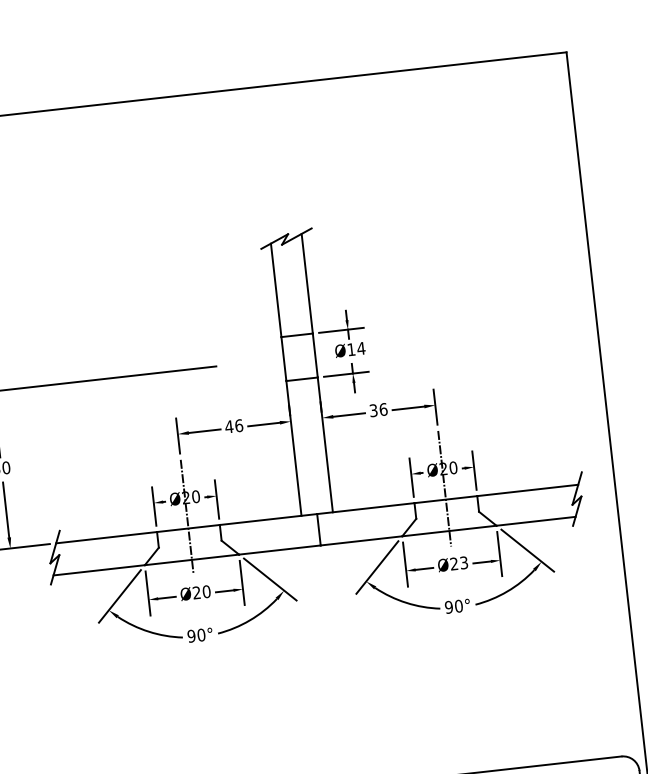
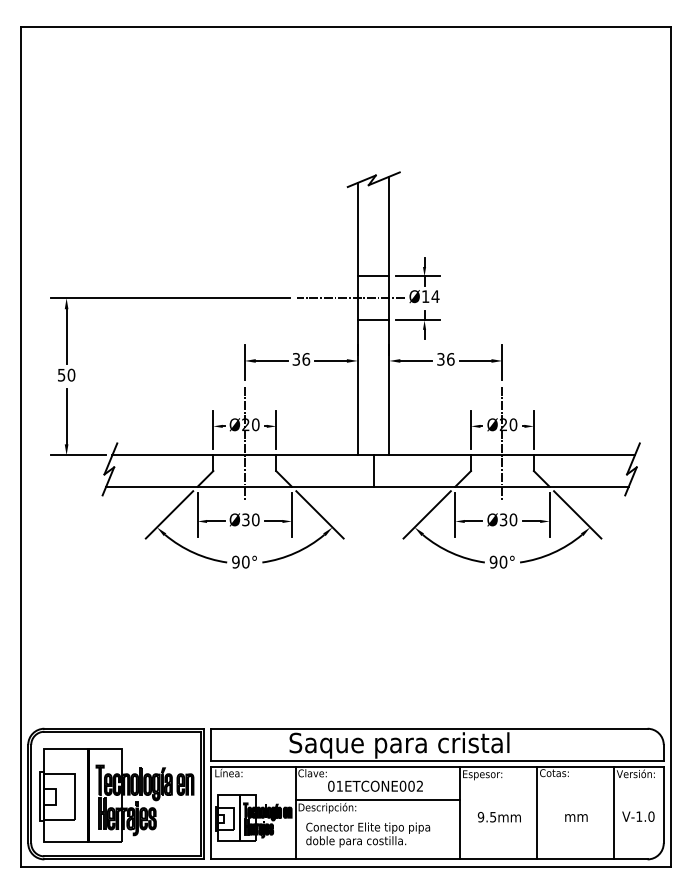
line: (276, 359) -> (350, 298), added
text: (229, 426) -> (296, 359), 46 -> 36
text: (459, 563) -> (508, 519), Ø23 -> Ø30
text: (196, 593) -> (245, 520), Ø20 -> Ø30

